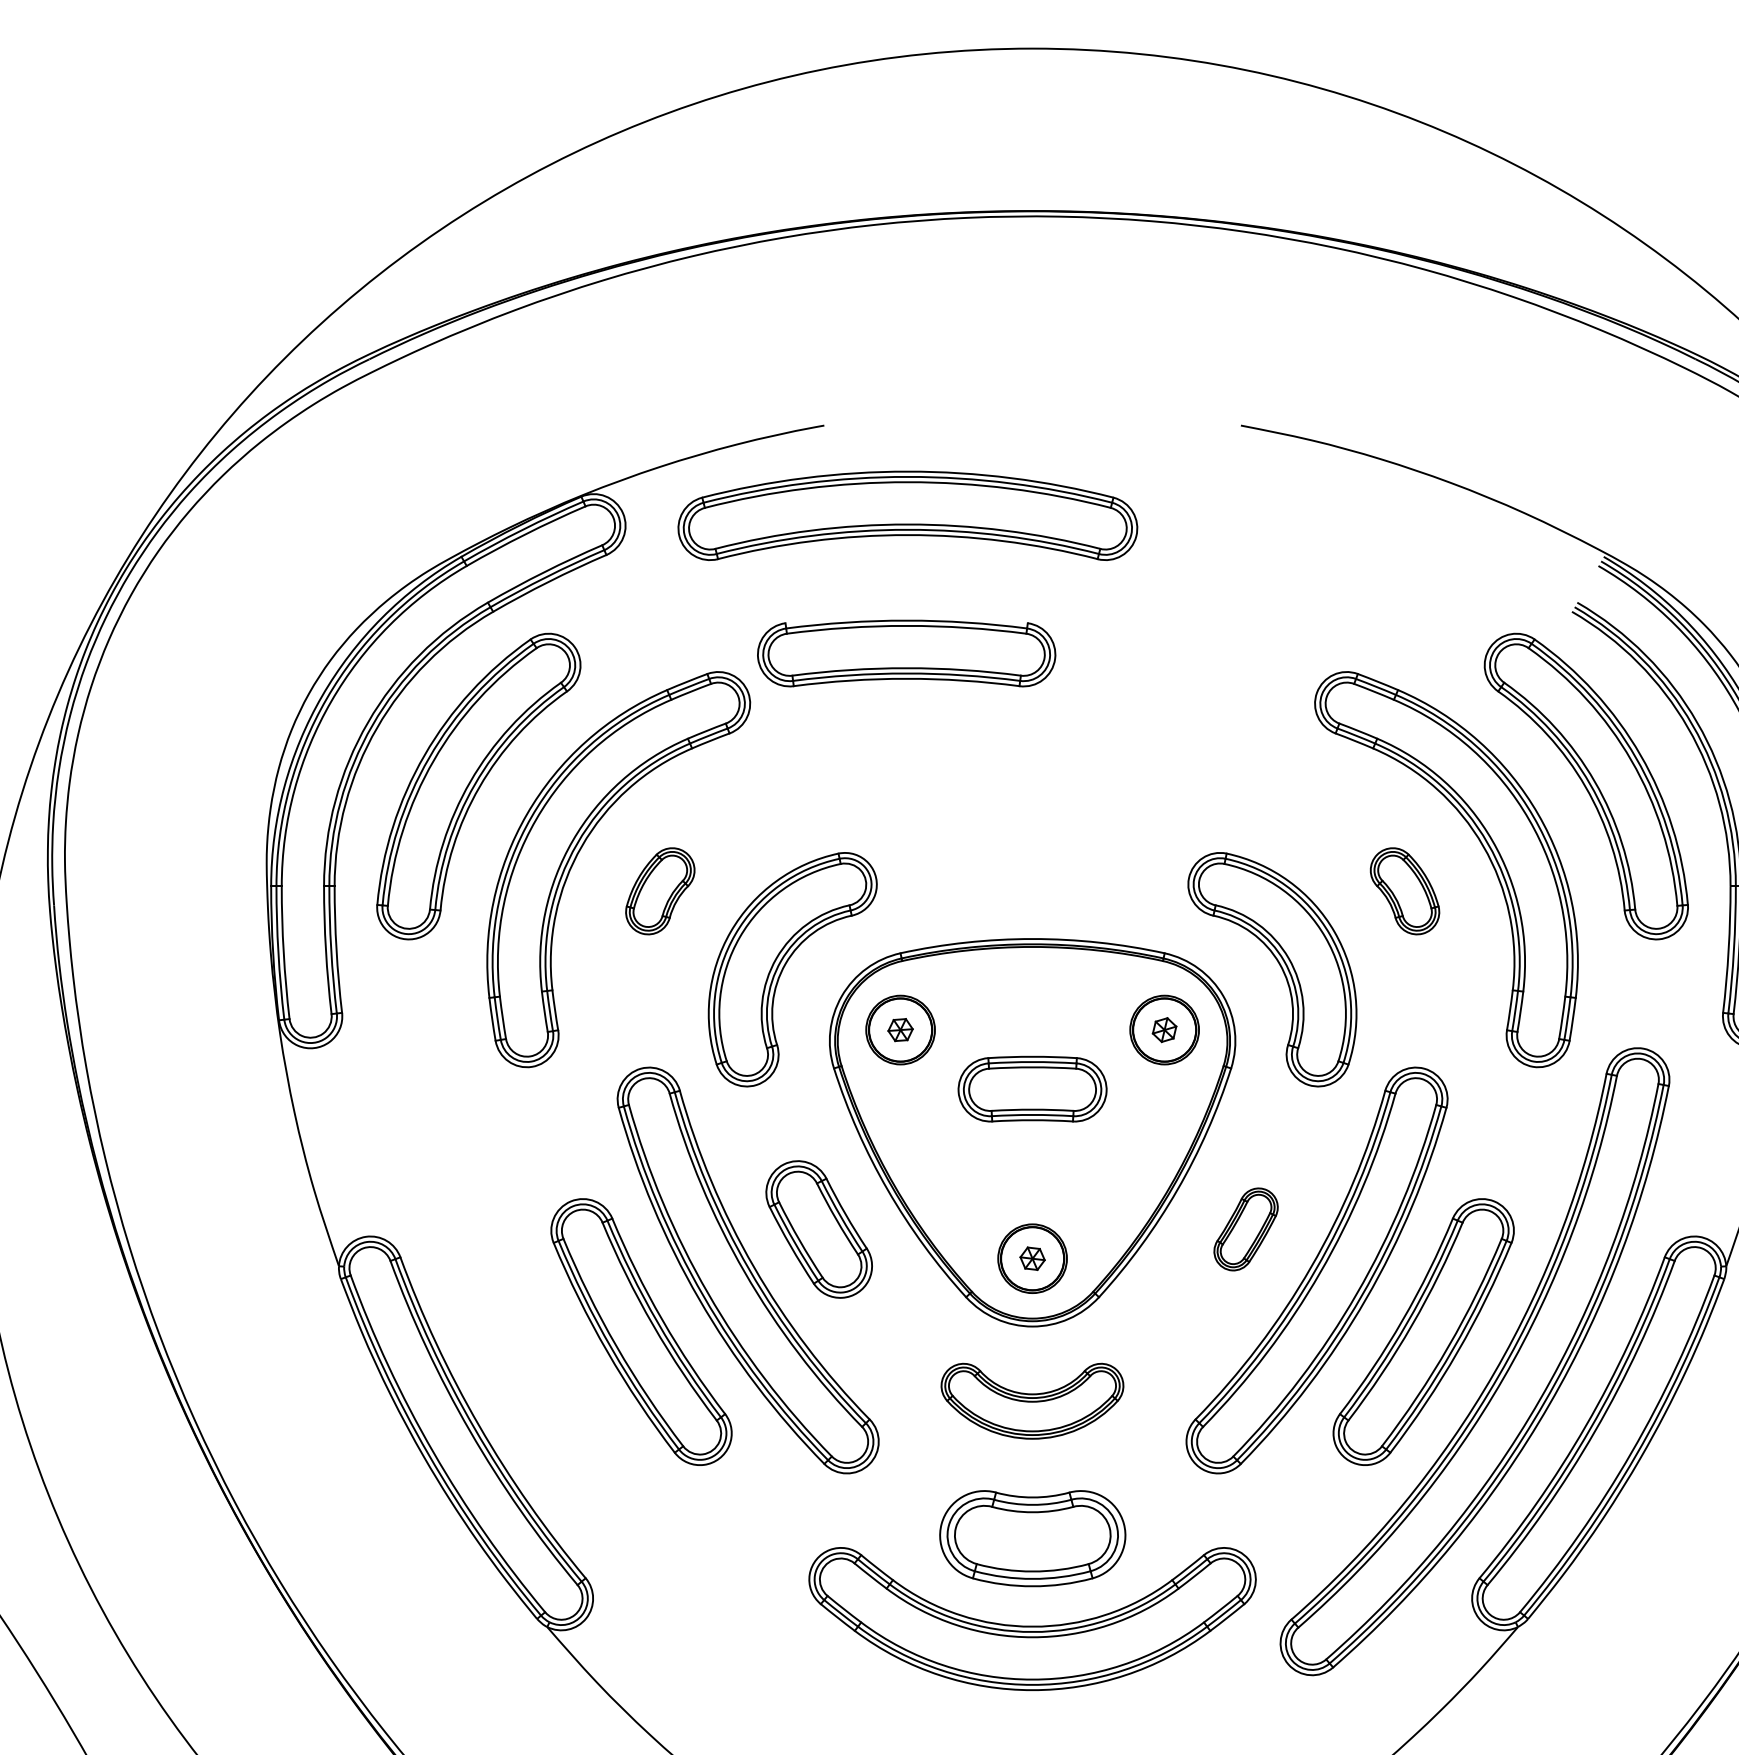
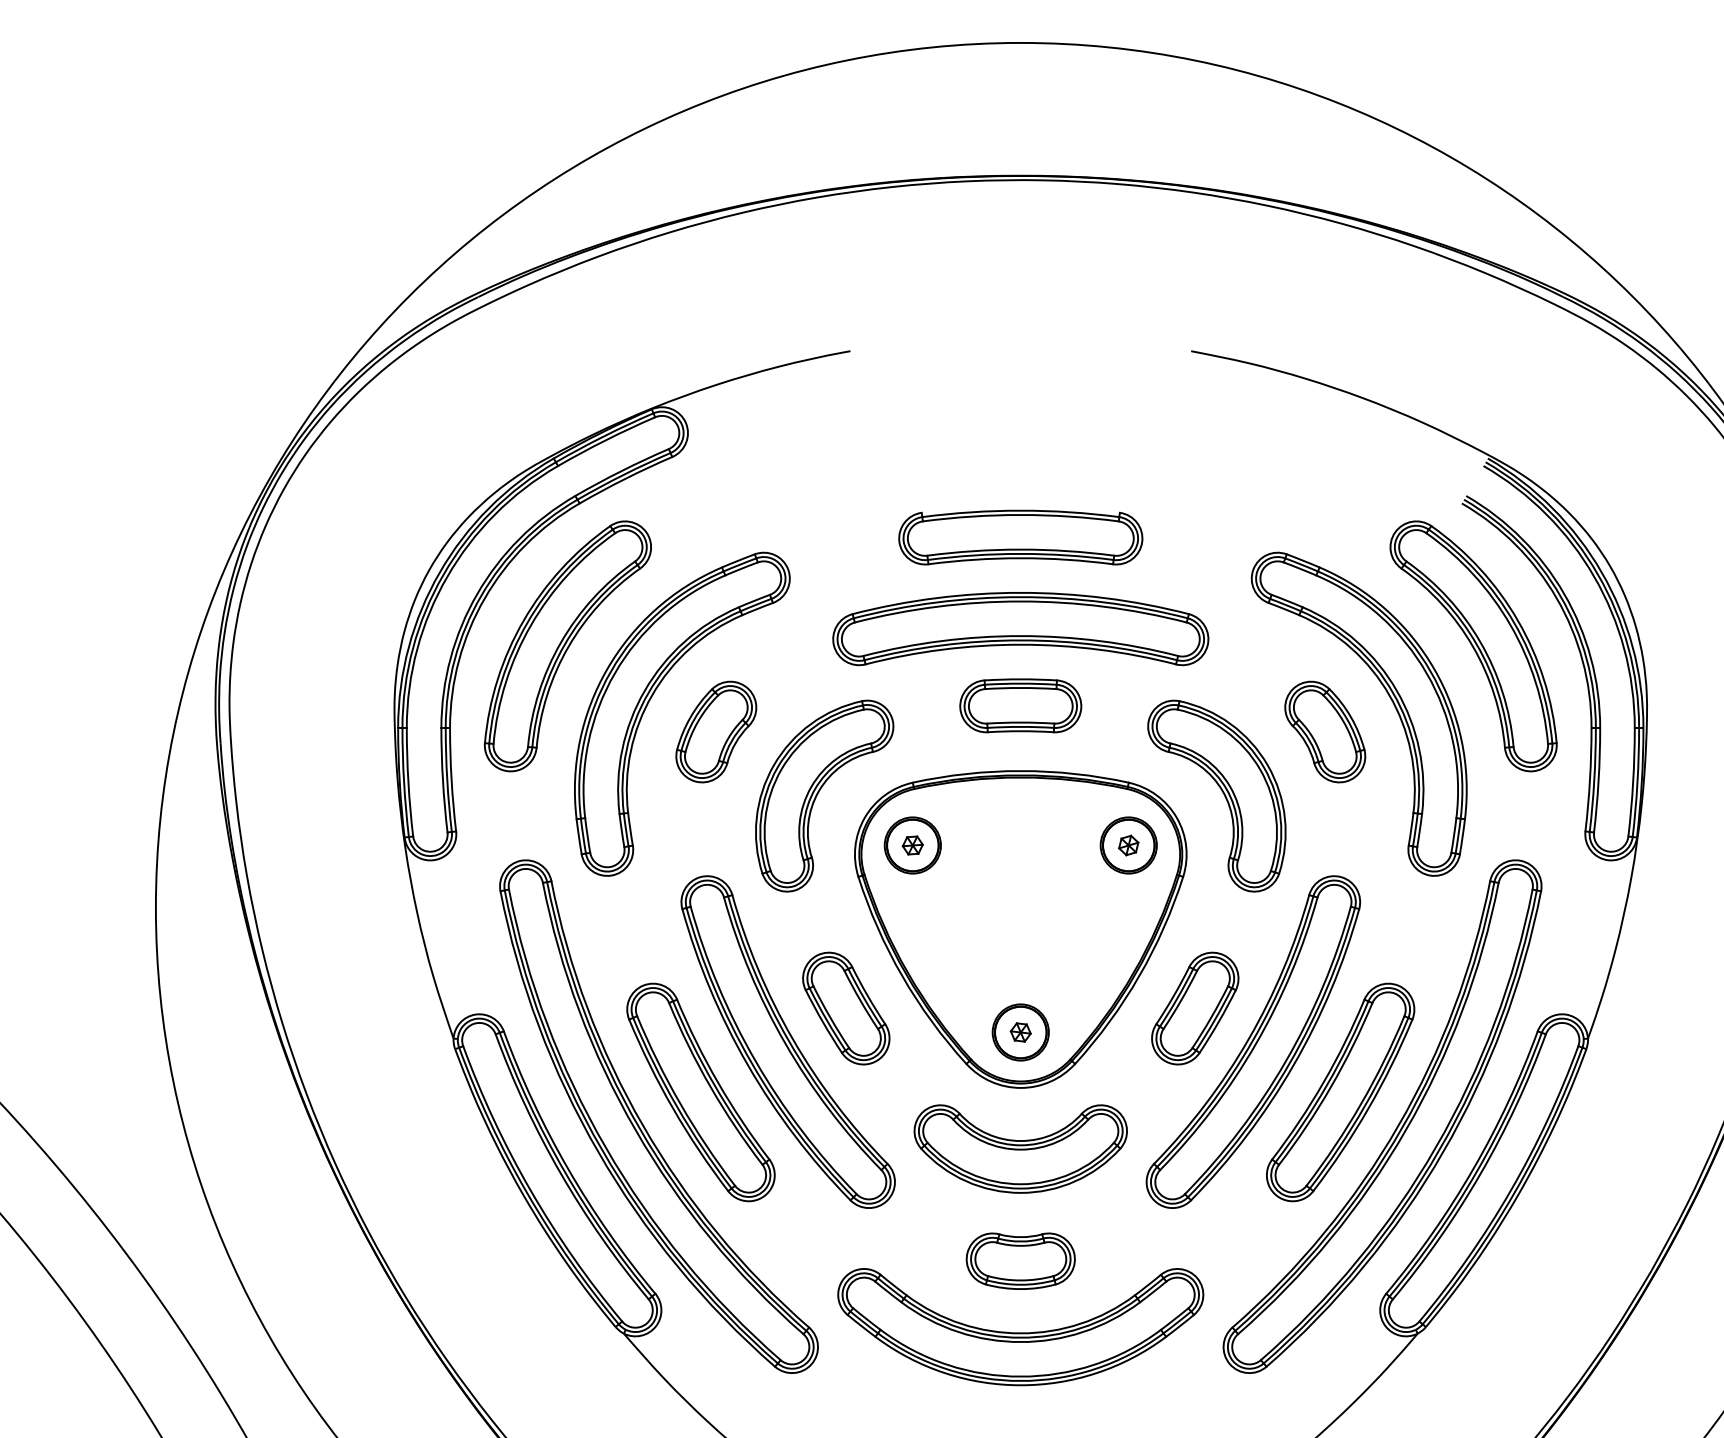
part: (907, 516) -> (1020, 629), moved
part: (906, 653) -> (1020, 537), moved
part: (660, 890) -> (716, 731), size x1.43
part: (1405, 890) -> (1325, 731), size x1.43
part: (1032, 1088) -> (1020, 705), moved
part: (1246, 1229) -> (1195, 1008), size x1.67
part: (572, 1372) -> (644, 1125), added
part: (1032, 1400) -> (1020, 1148), size x1.43
part: (1032, 1537) -> (1020, 1260), size x0.71

